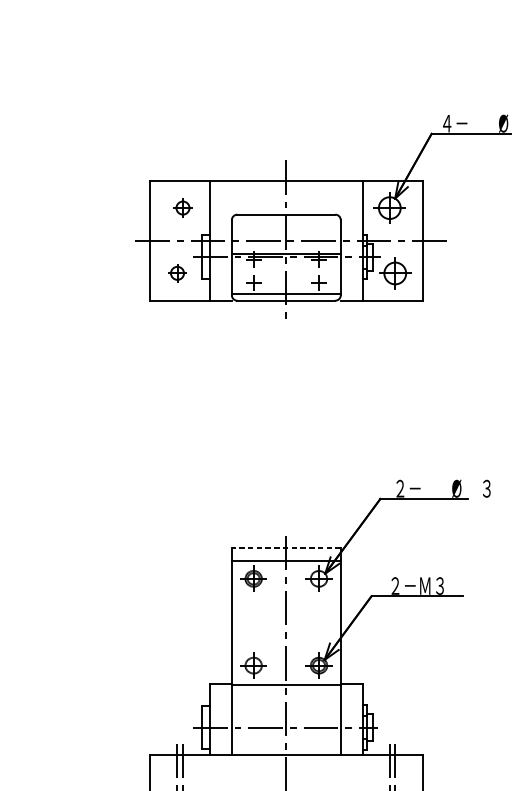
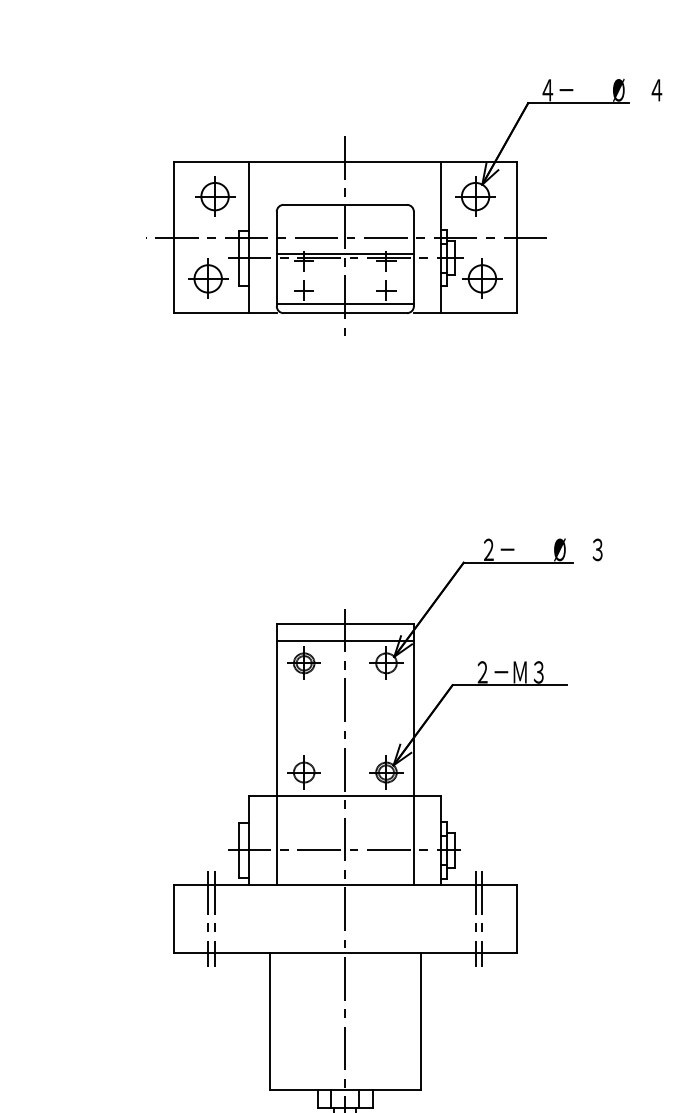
part: (183, 208) -> (215, 196), size x1.67
part: (177, 273) -> (208, 278), size x1.67
line: (286, 548) -> (345, 624), dashed -> solid

